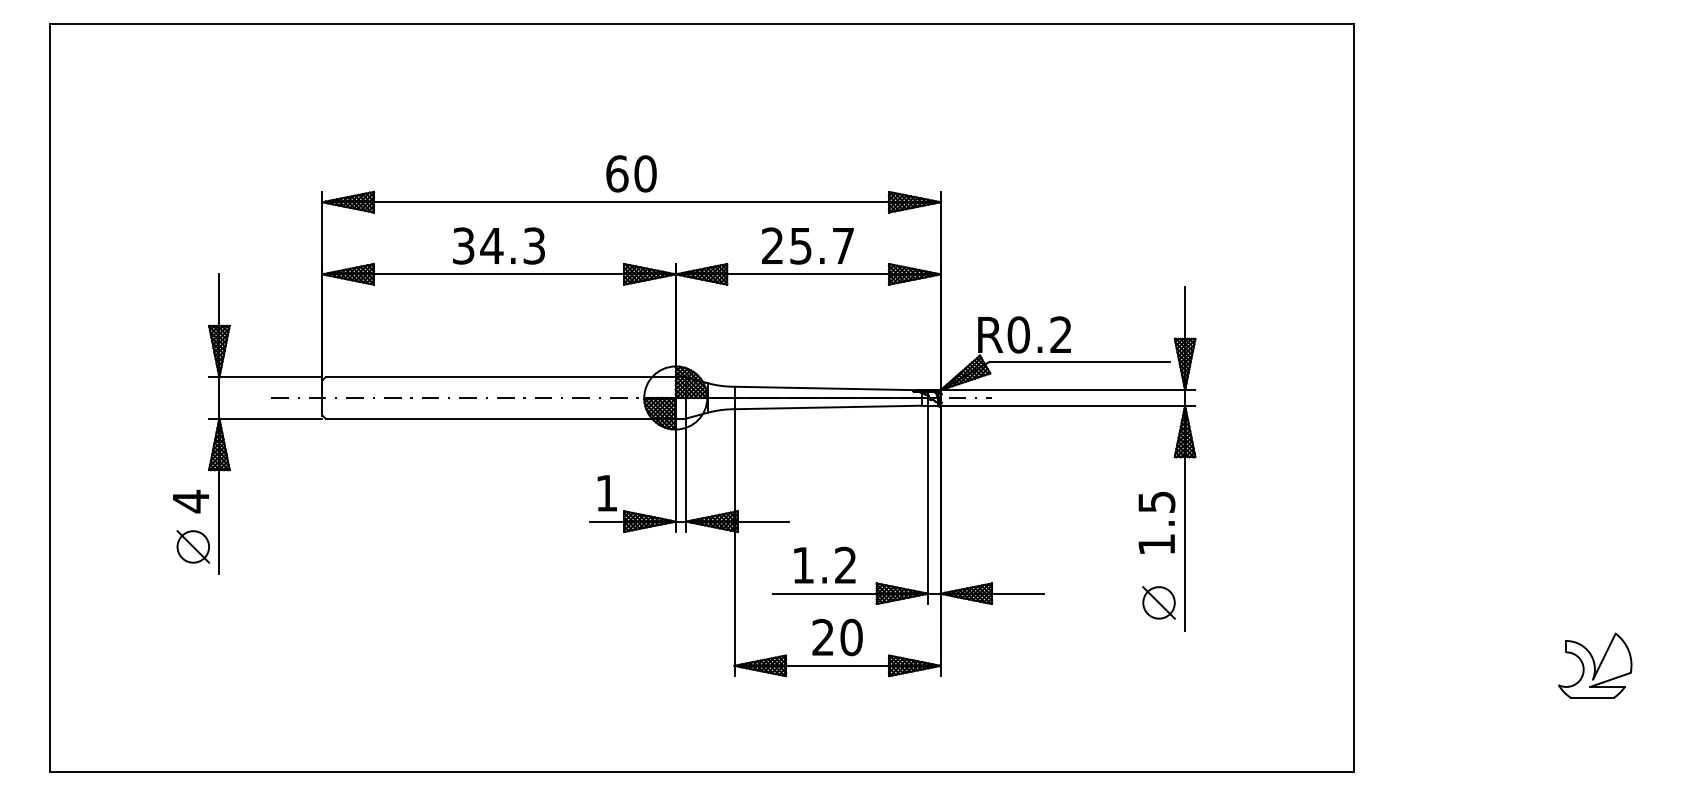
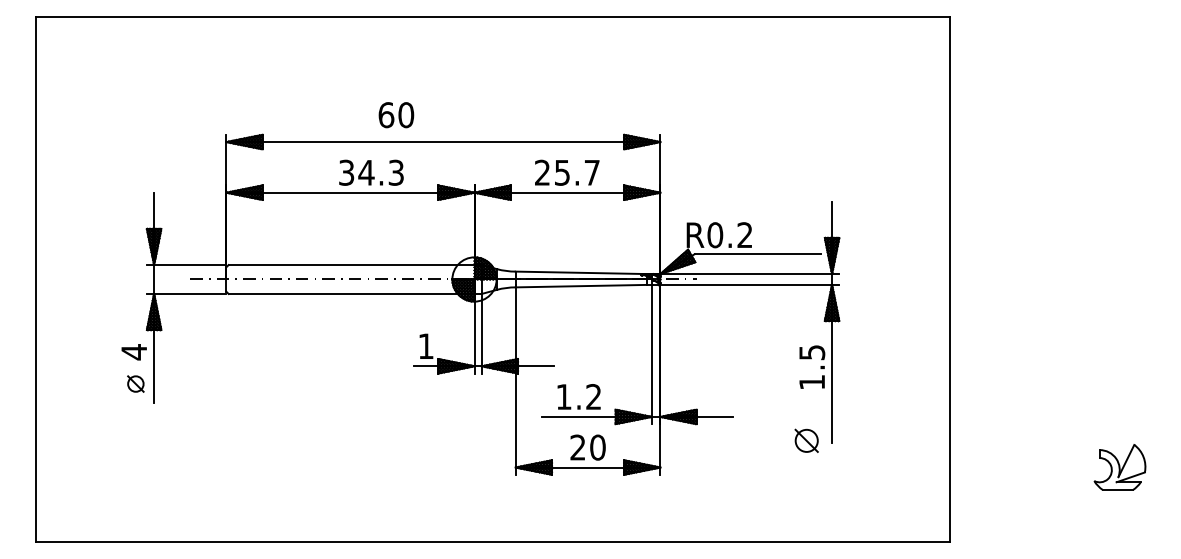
text: (631, 173) -> (396, 114), moved
text: (498, 245) -> (371, 172), moved
part: (193, 546) -> (135, 383), size x0.7
part: (1158, 602) -> (806, 440), moved

